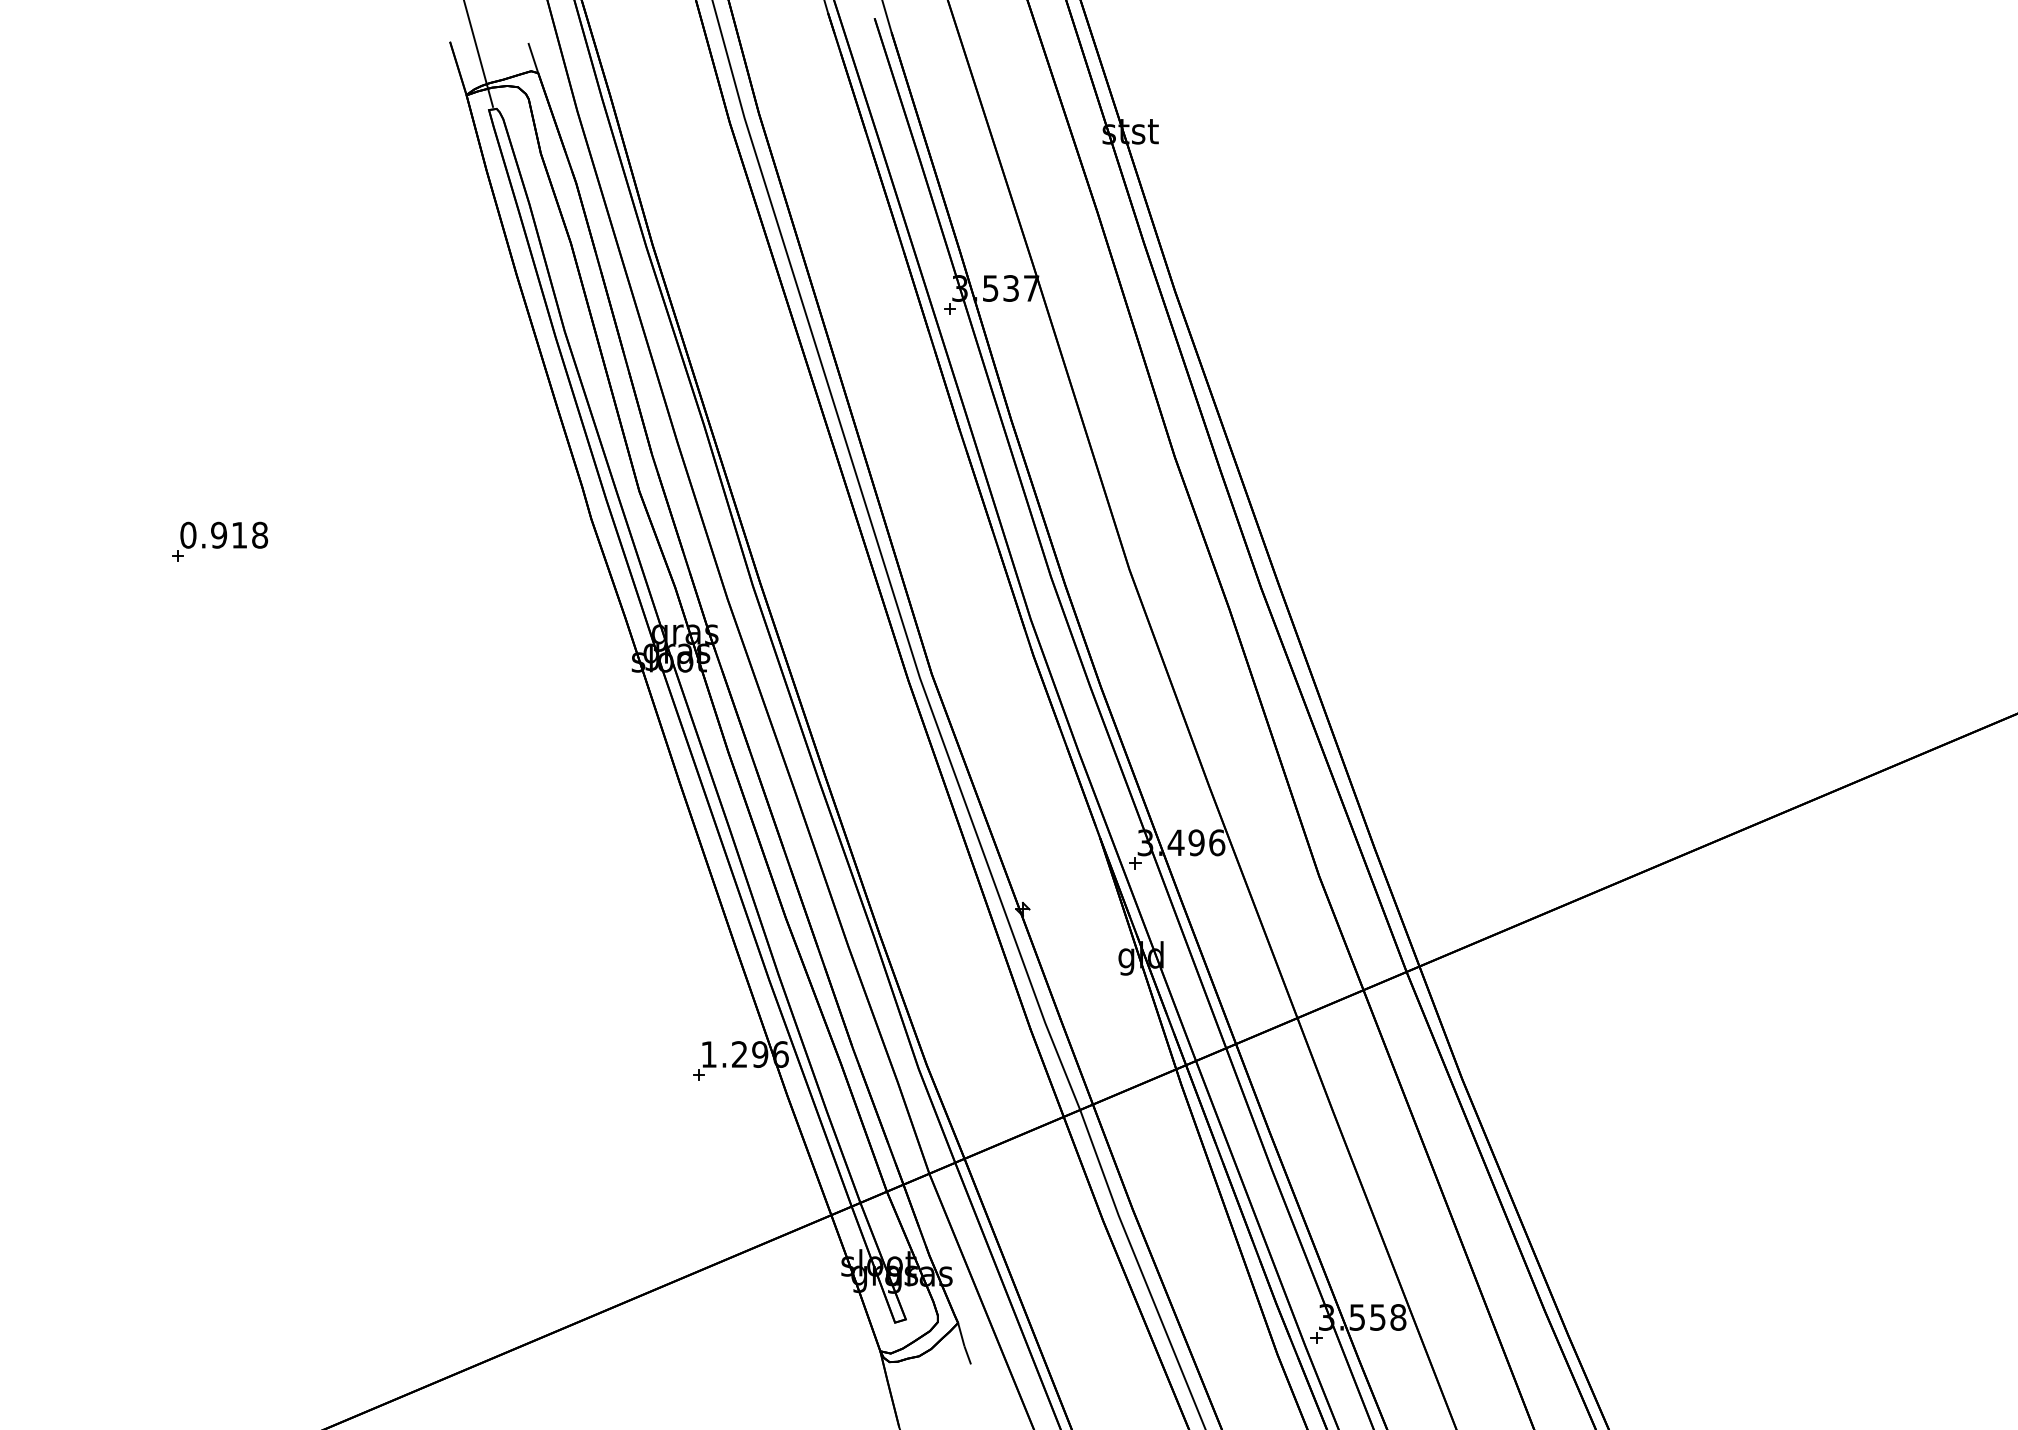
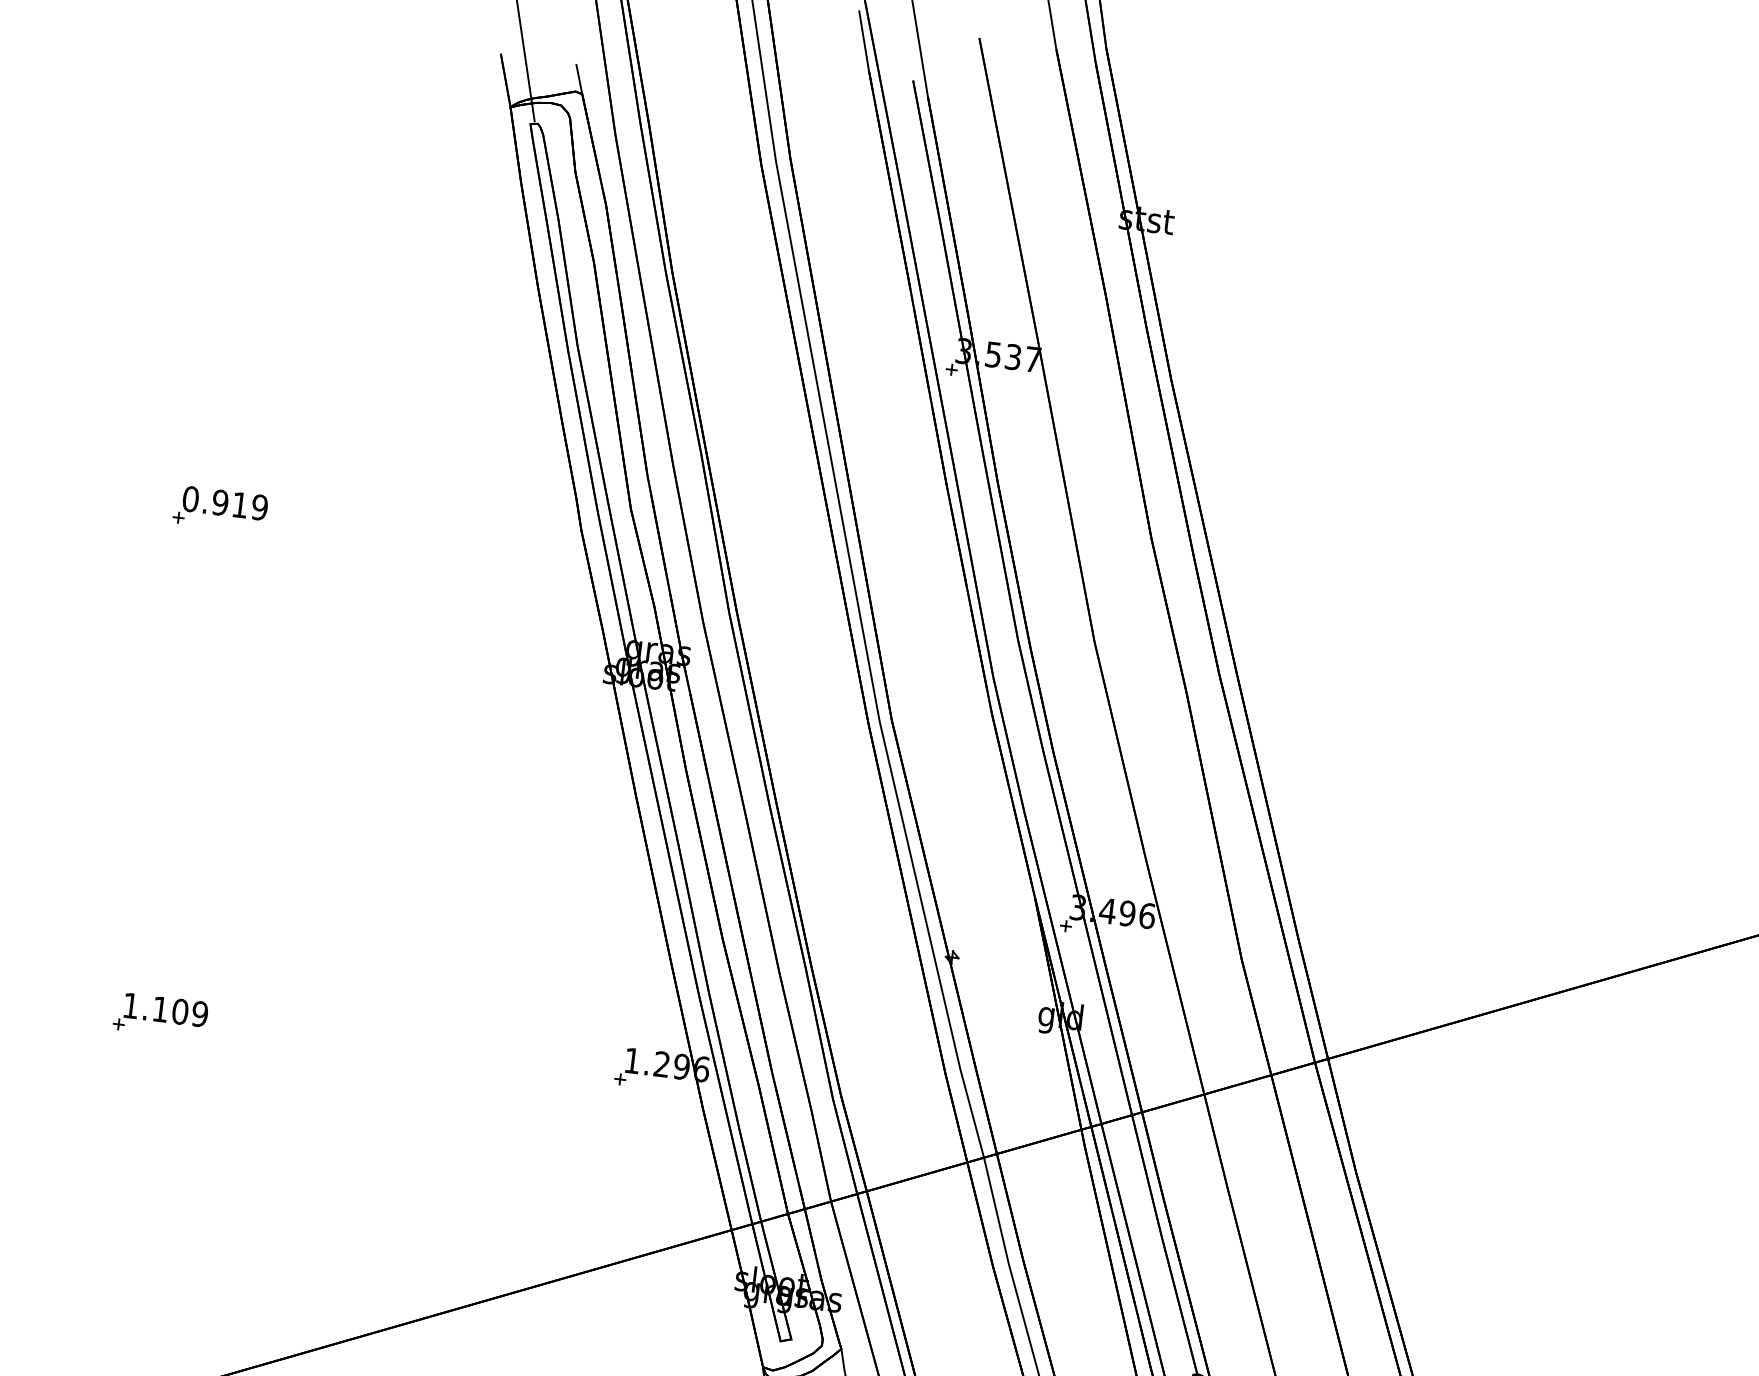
text: (260, 535) -> (260, 507), 0.918 -> 0.919
part: (221, 1066) -> (160, 1015), added

